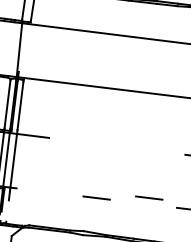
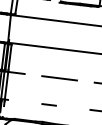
line: (116, 146) -> (59, 78), added
line: (147, 197) -> (75, 104), removed

